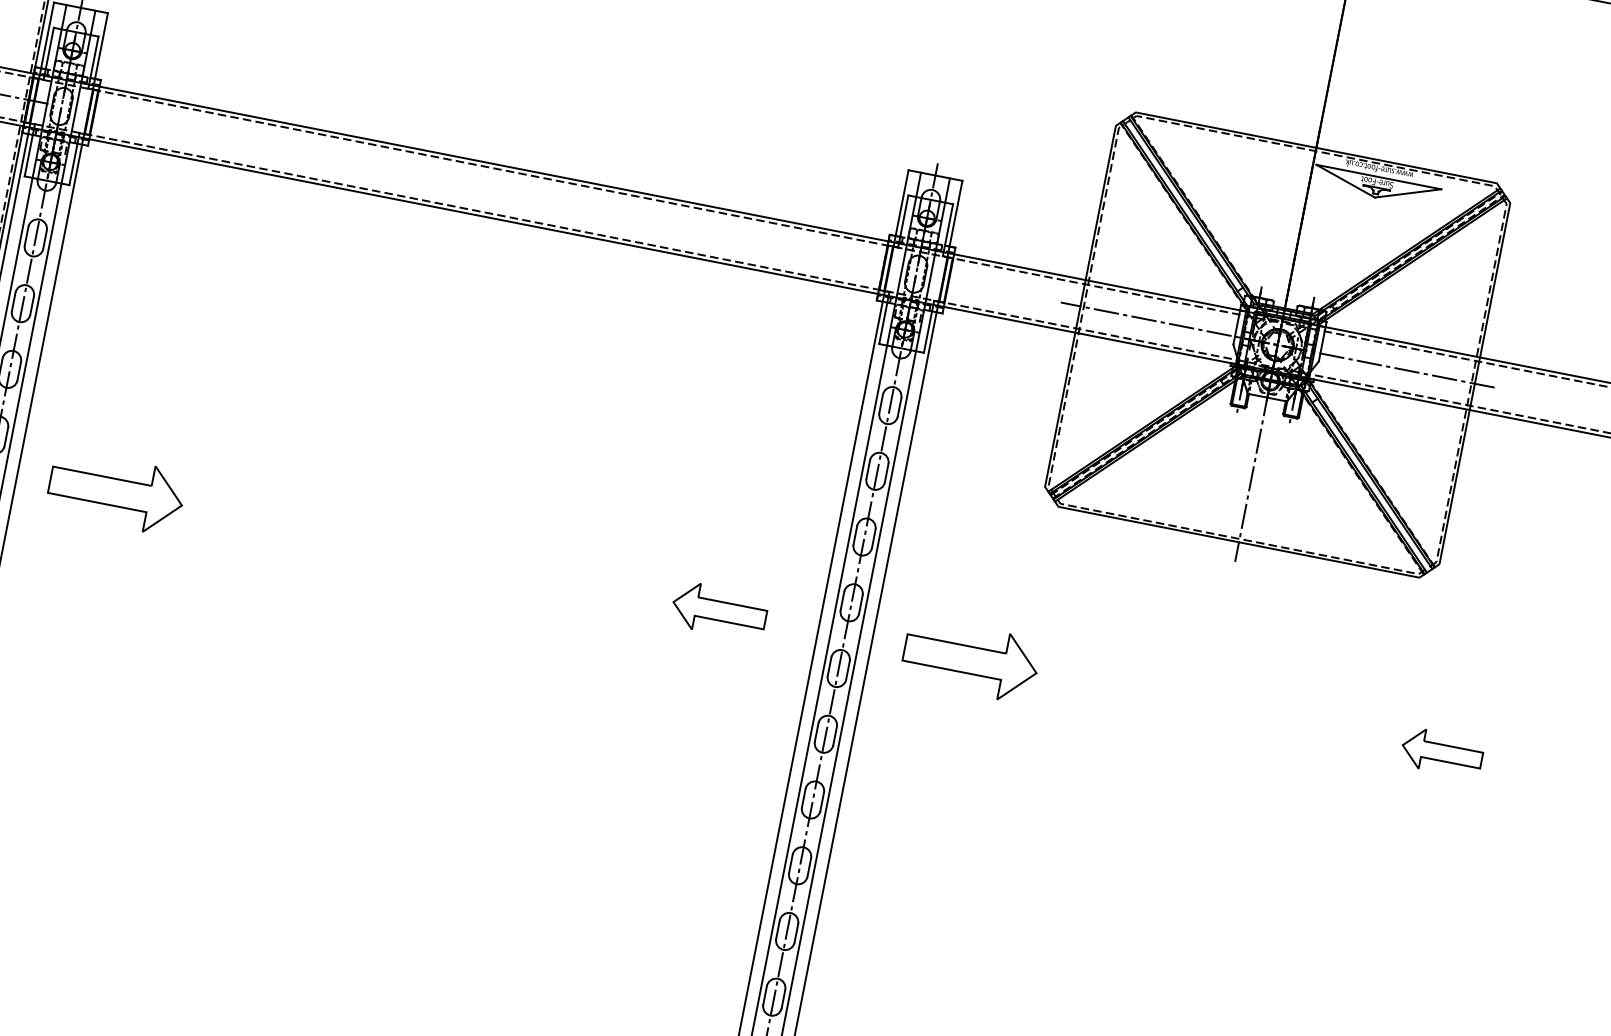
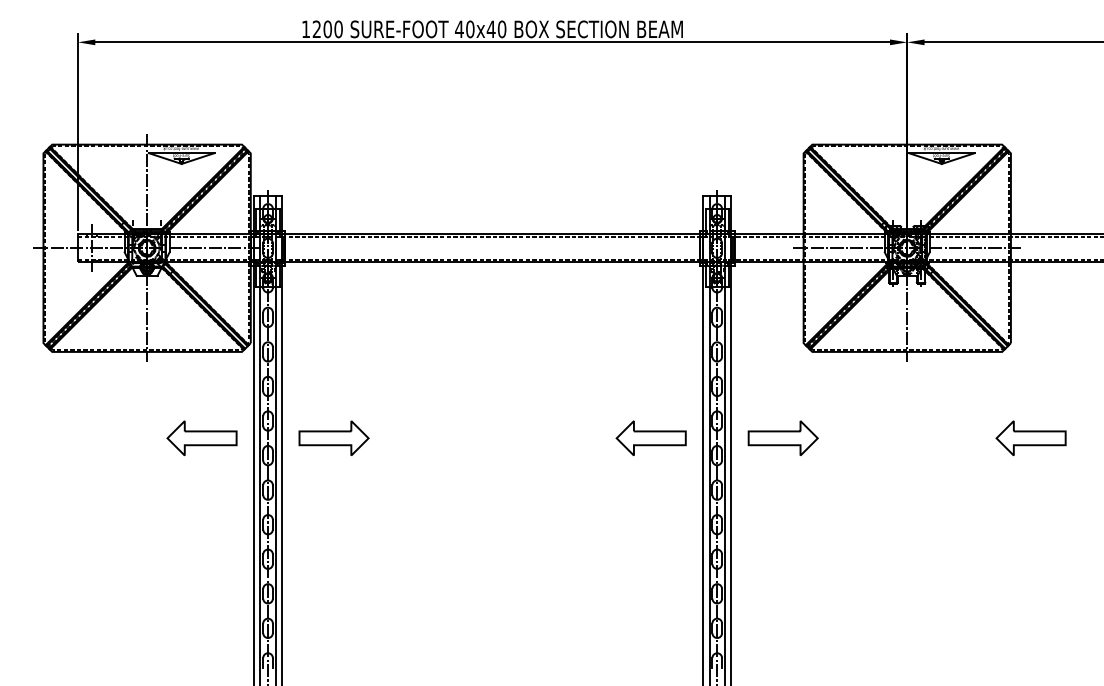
part: (718, 611) -> (650, 438), size x1.43
part: (1441, 752) -> (1030, 438), size x1.67

